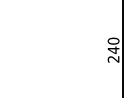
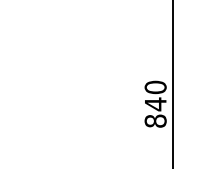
text: (113, 58) -> (155, 119), 240 -> 840

